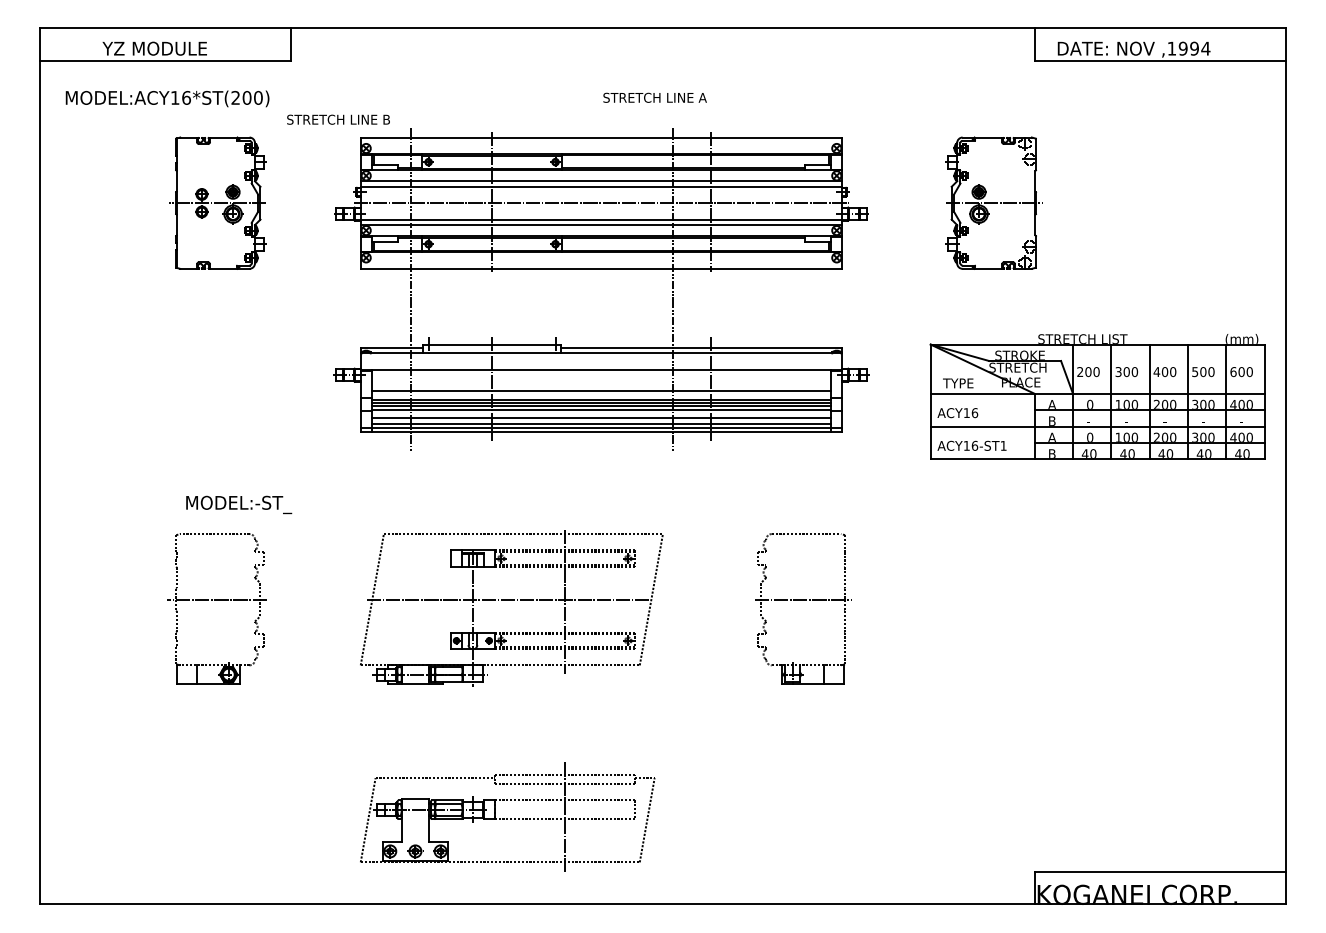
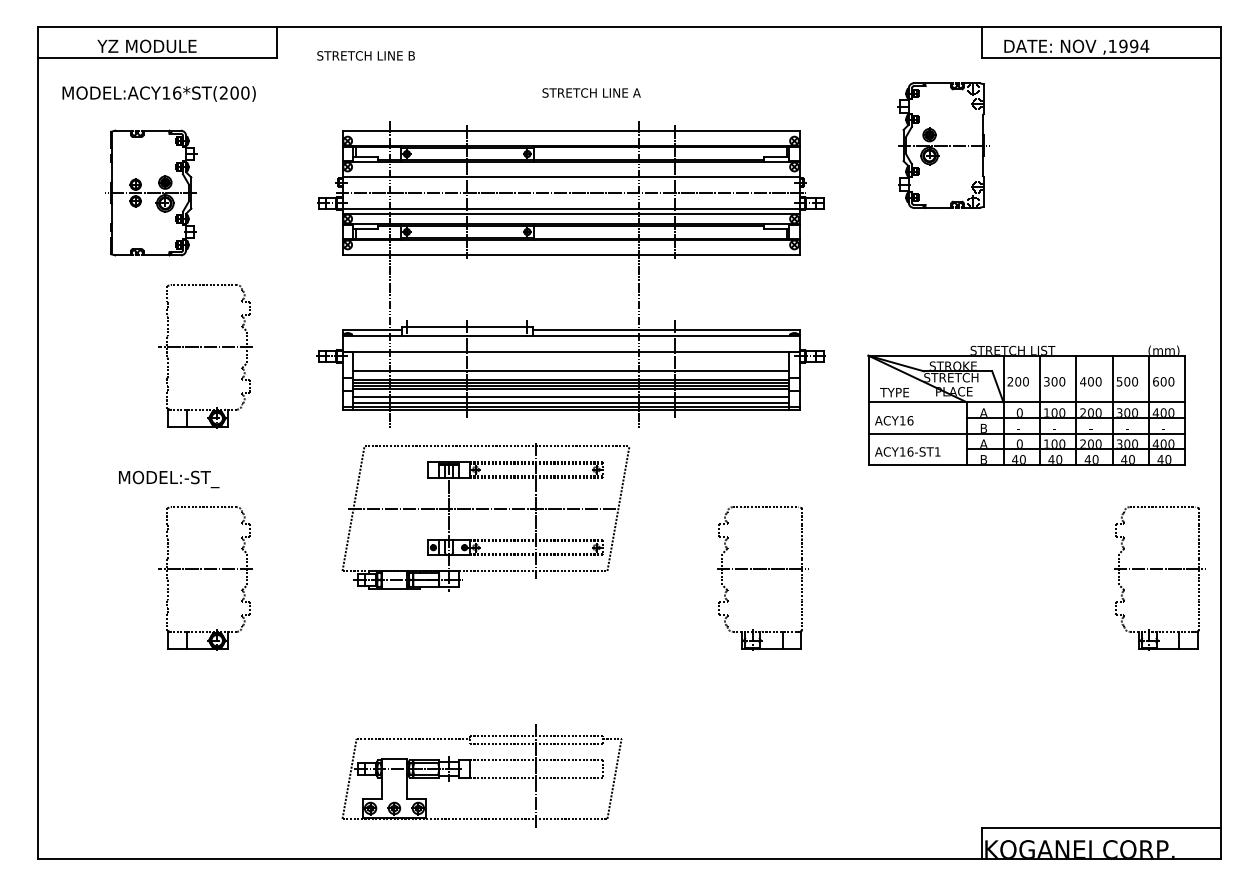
text: (654, 97) -> (591, 92), moved
text: (338, 119) -> (366, 55), moved
line: (601, 181) -> (571, 172), removed
part: (217, 202) -> (150, 192), moved
part: (993, 202) -> (943, 144), moved
part: (216, 366) -> (205, 348), added
part: (1097, 396) -> (1026, 405), moved
text: (239, 504) -> (169, 479), moved
part: (511, 600) -> (485, 509), moved
part: (1221, 600) -> (1159, 570), added

